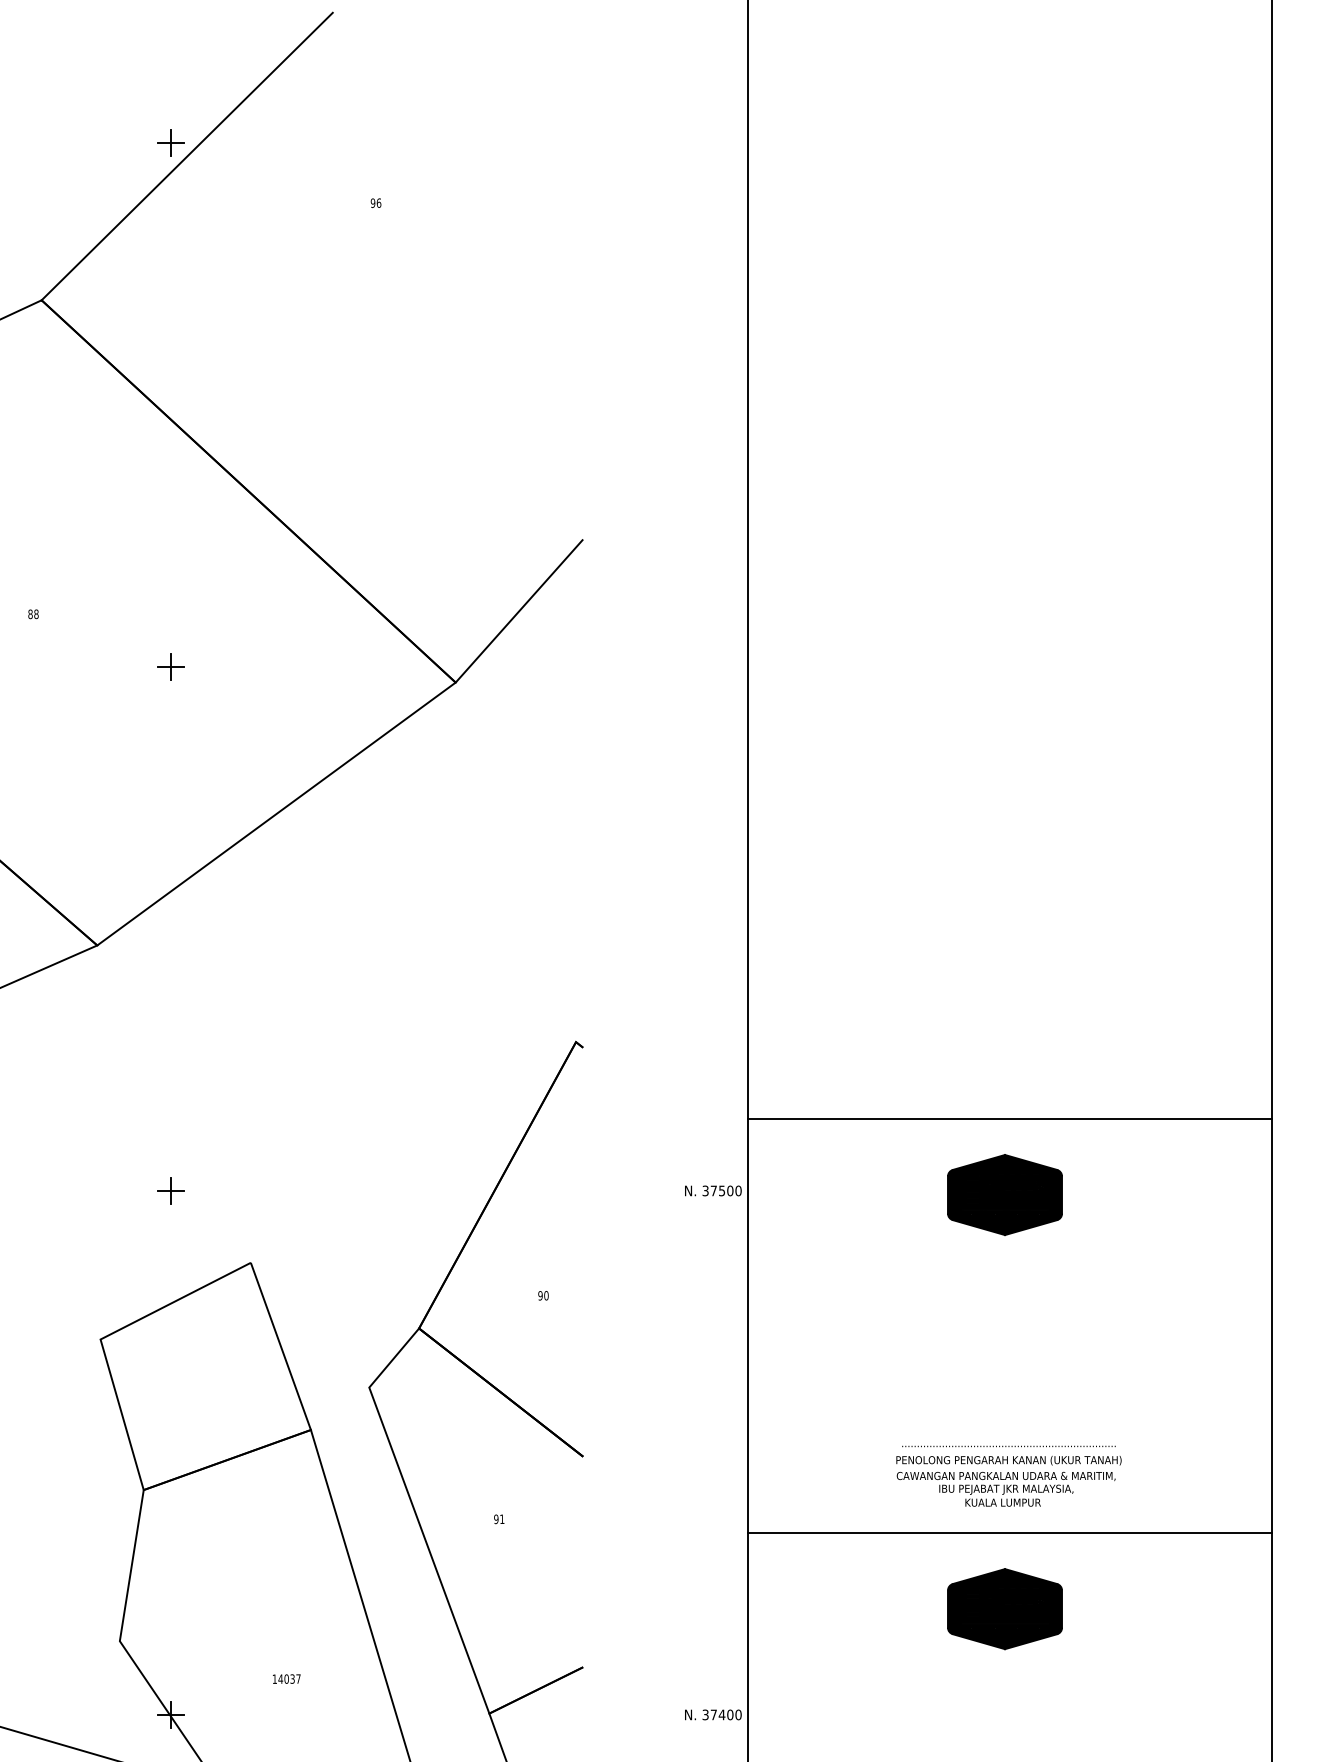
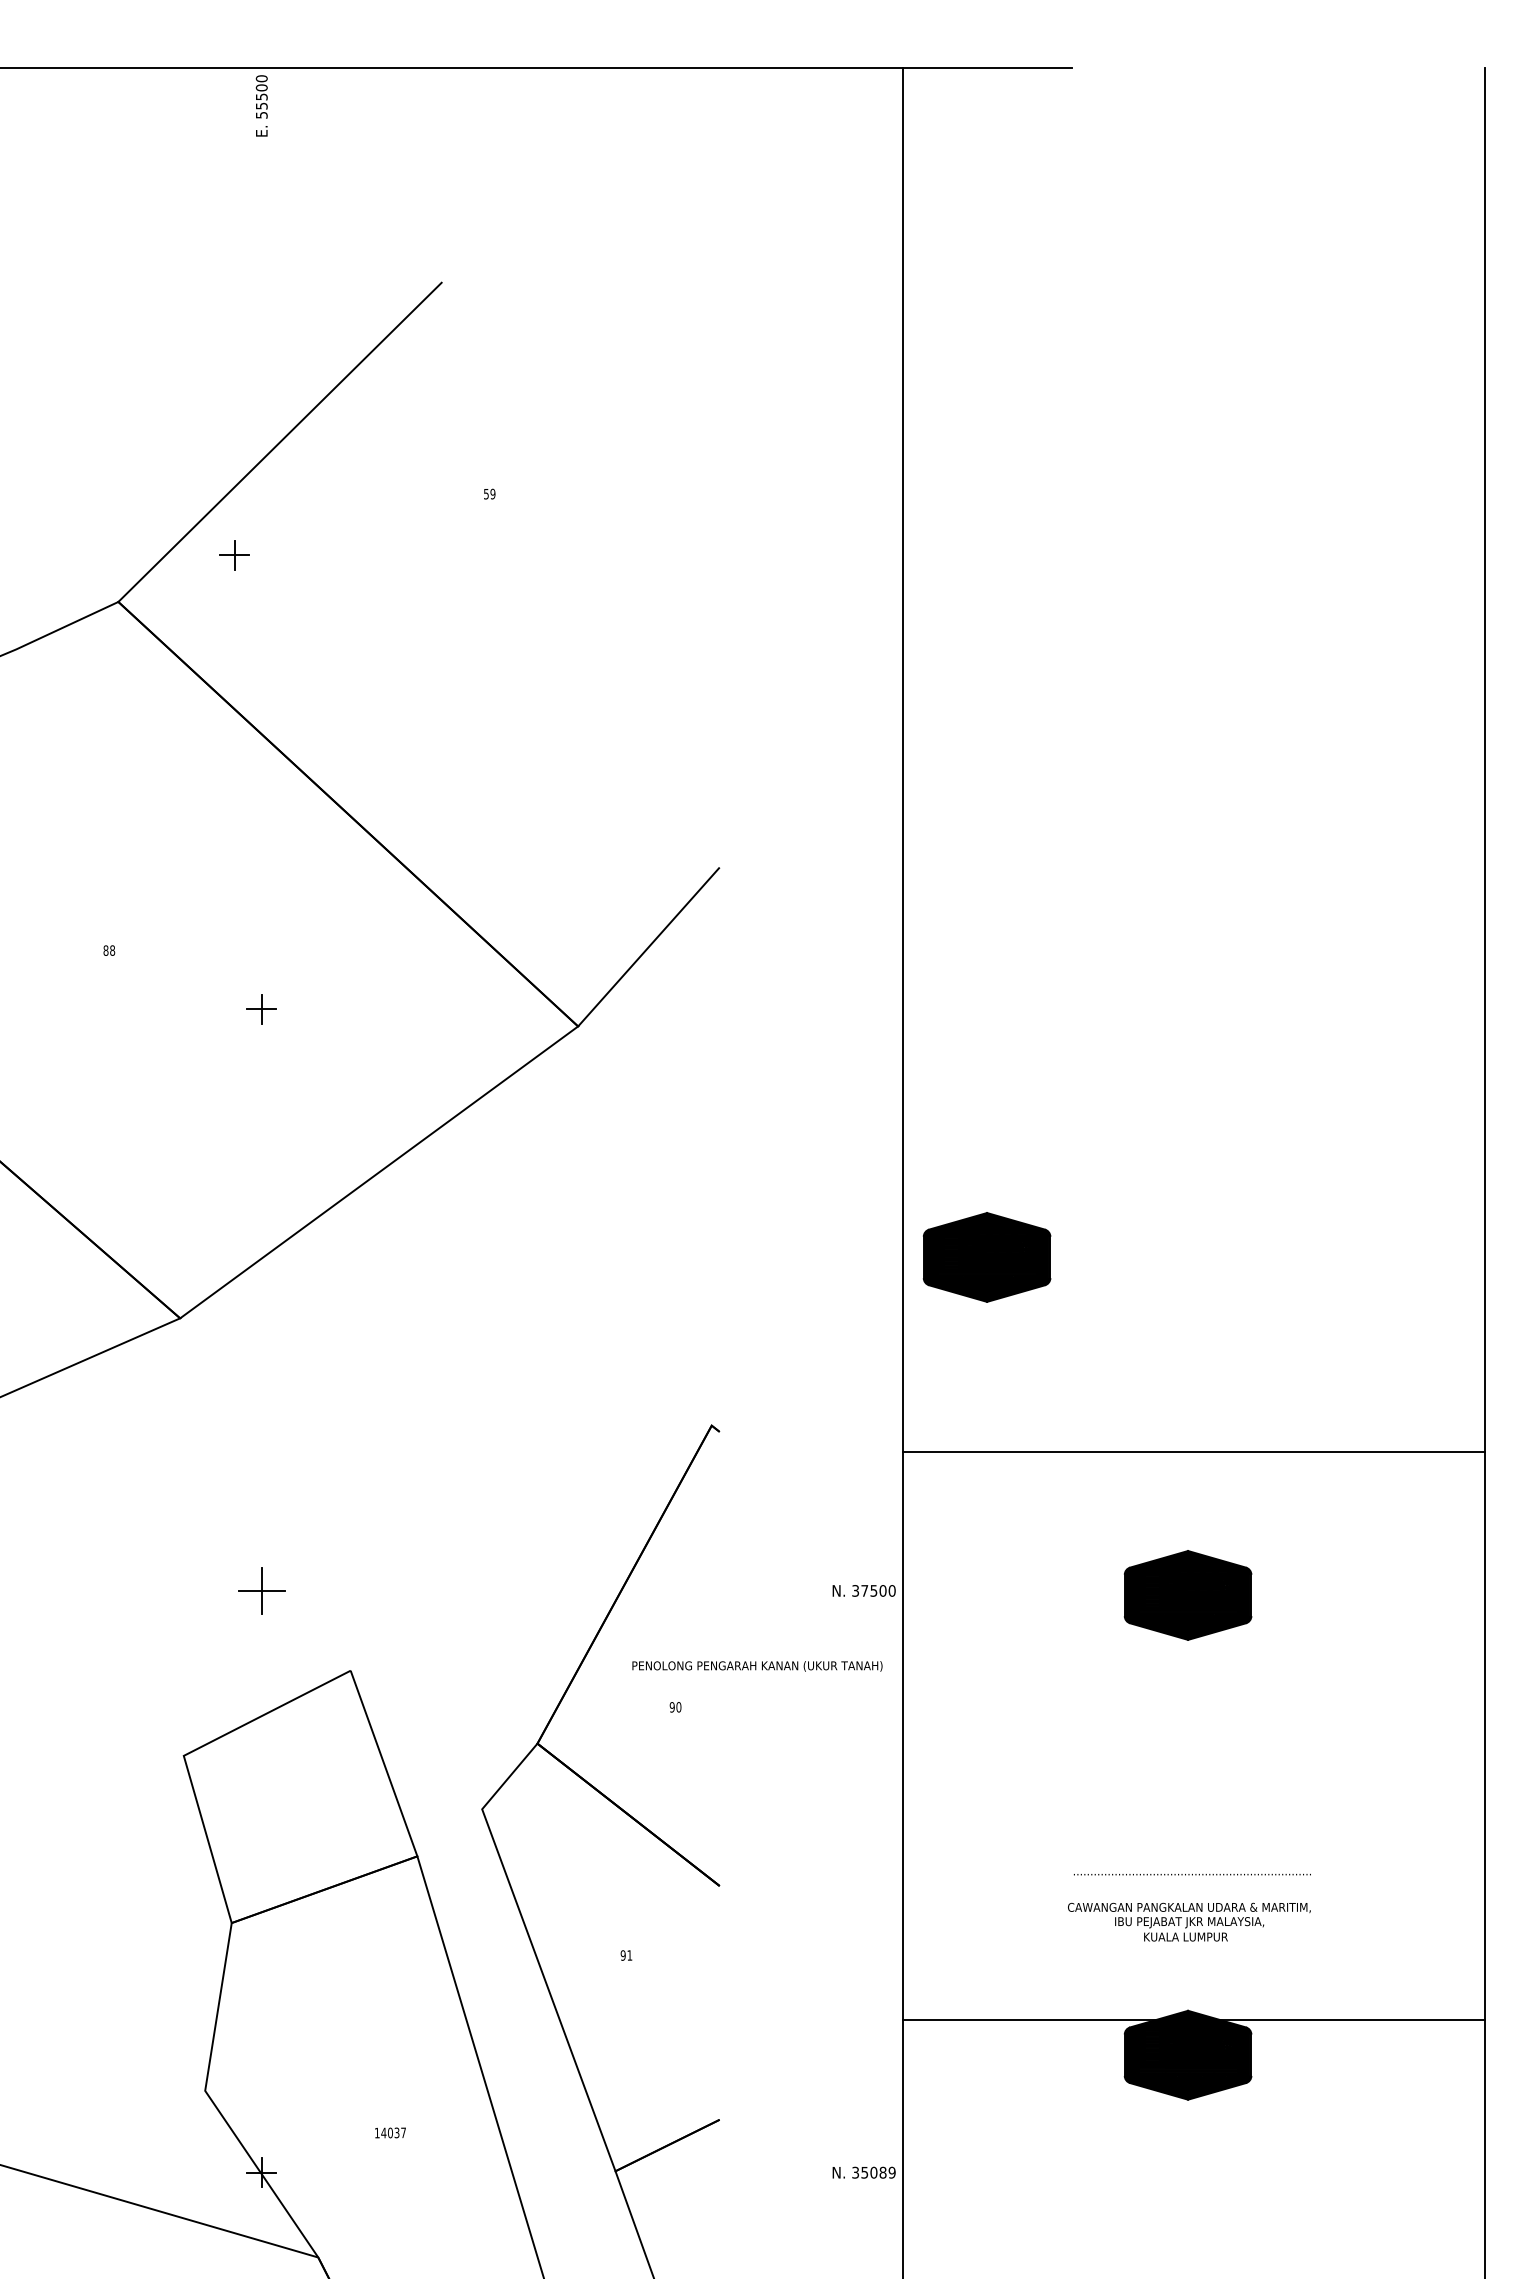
part: (170, 143) -> (234, 555), moved
text: (375, 202) -> (489, 493), 96 -> 59
part: (823, 890) -> (986, 1257), added
line: (1009, 1118) -> (1193, 1451), moved
part: (170, 1190) -> (261, 1590), size x1.6
text: (1009, 1460) -> (757, 1666), moved
line: (1009, 1532) -> (1193, 2020), moved
text: (726, 1714) -> (878, 2172), 37400 -> 35089

